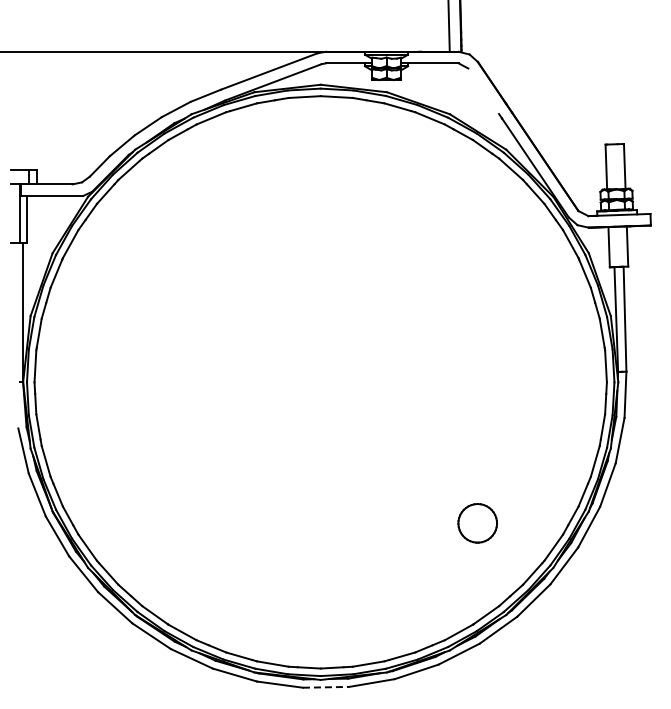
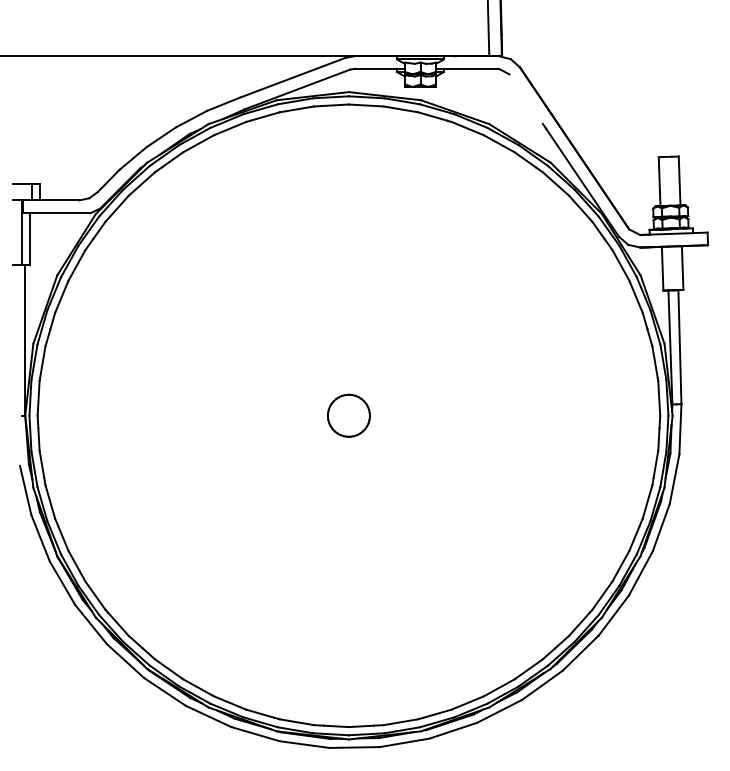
part: (477, 523) -> (348, 415), moved
line: (326, 687) -> (355, 747), dashed -> solid

